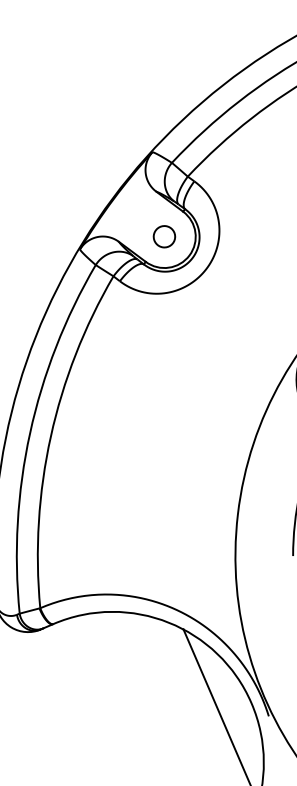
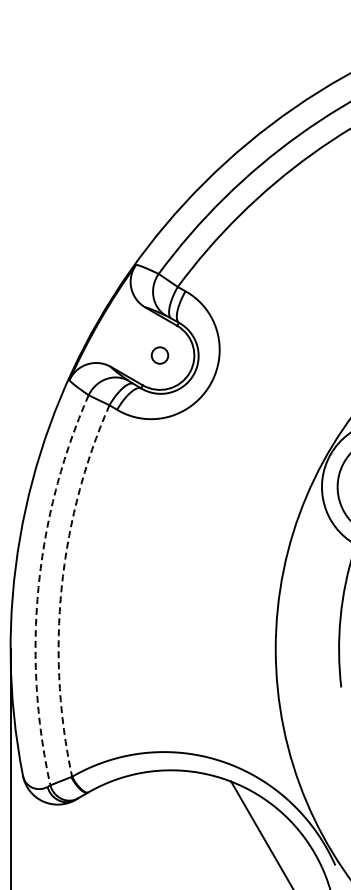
circle: (164, 236) -> (159, 355), size x0.7
arc: (29, 433) -> (38, 587), solid -> dashed
arc: (50, 436) -> (61, 588), solid -> dashed

